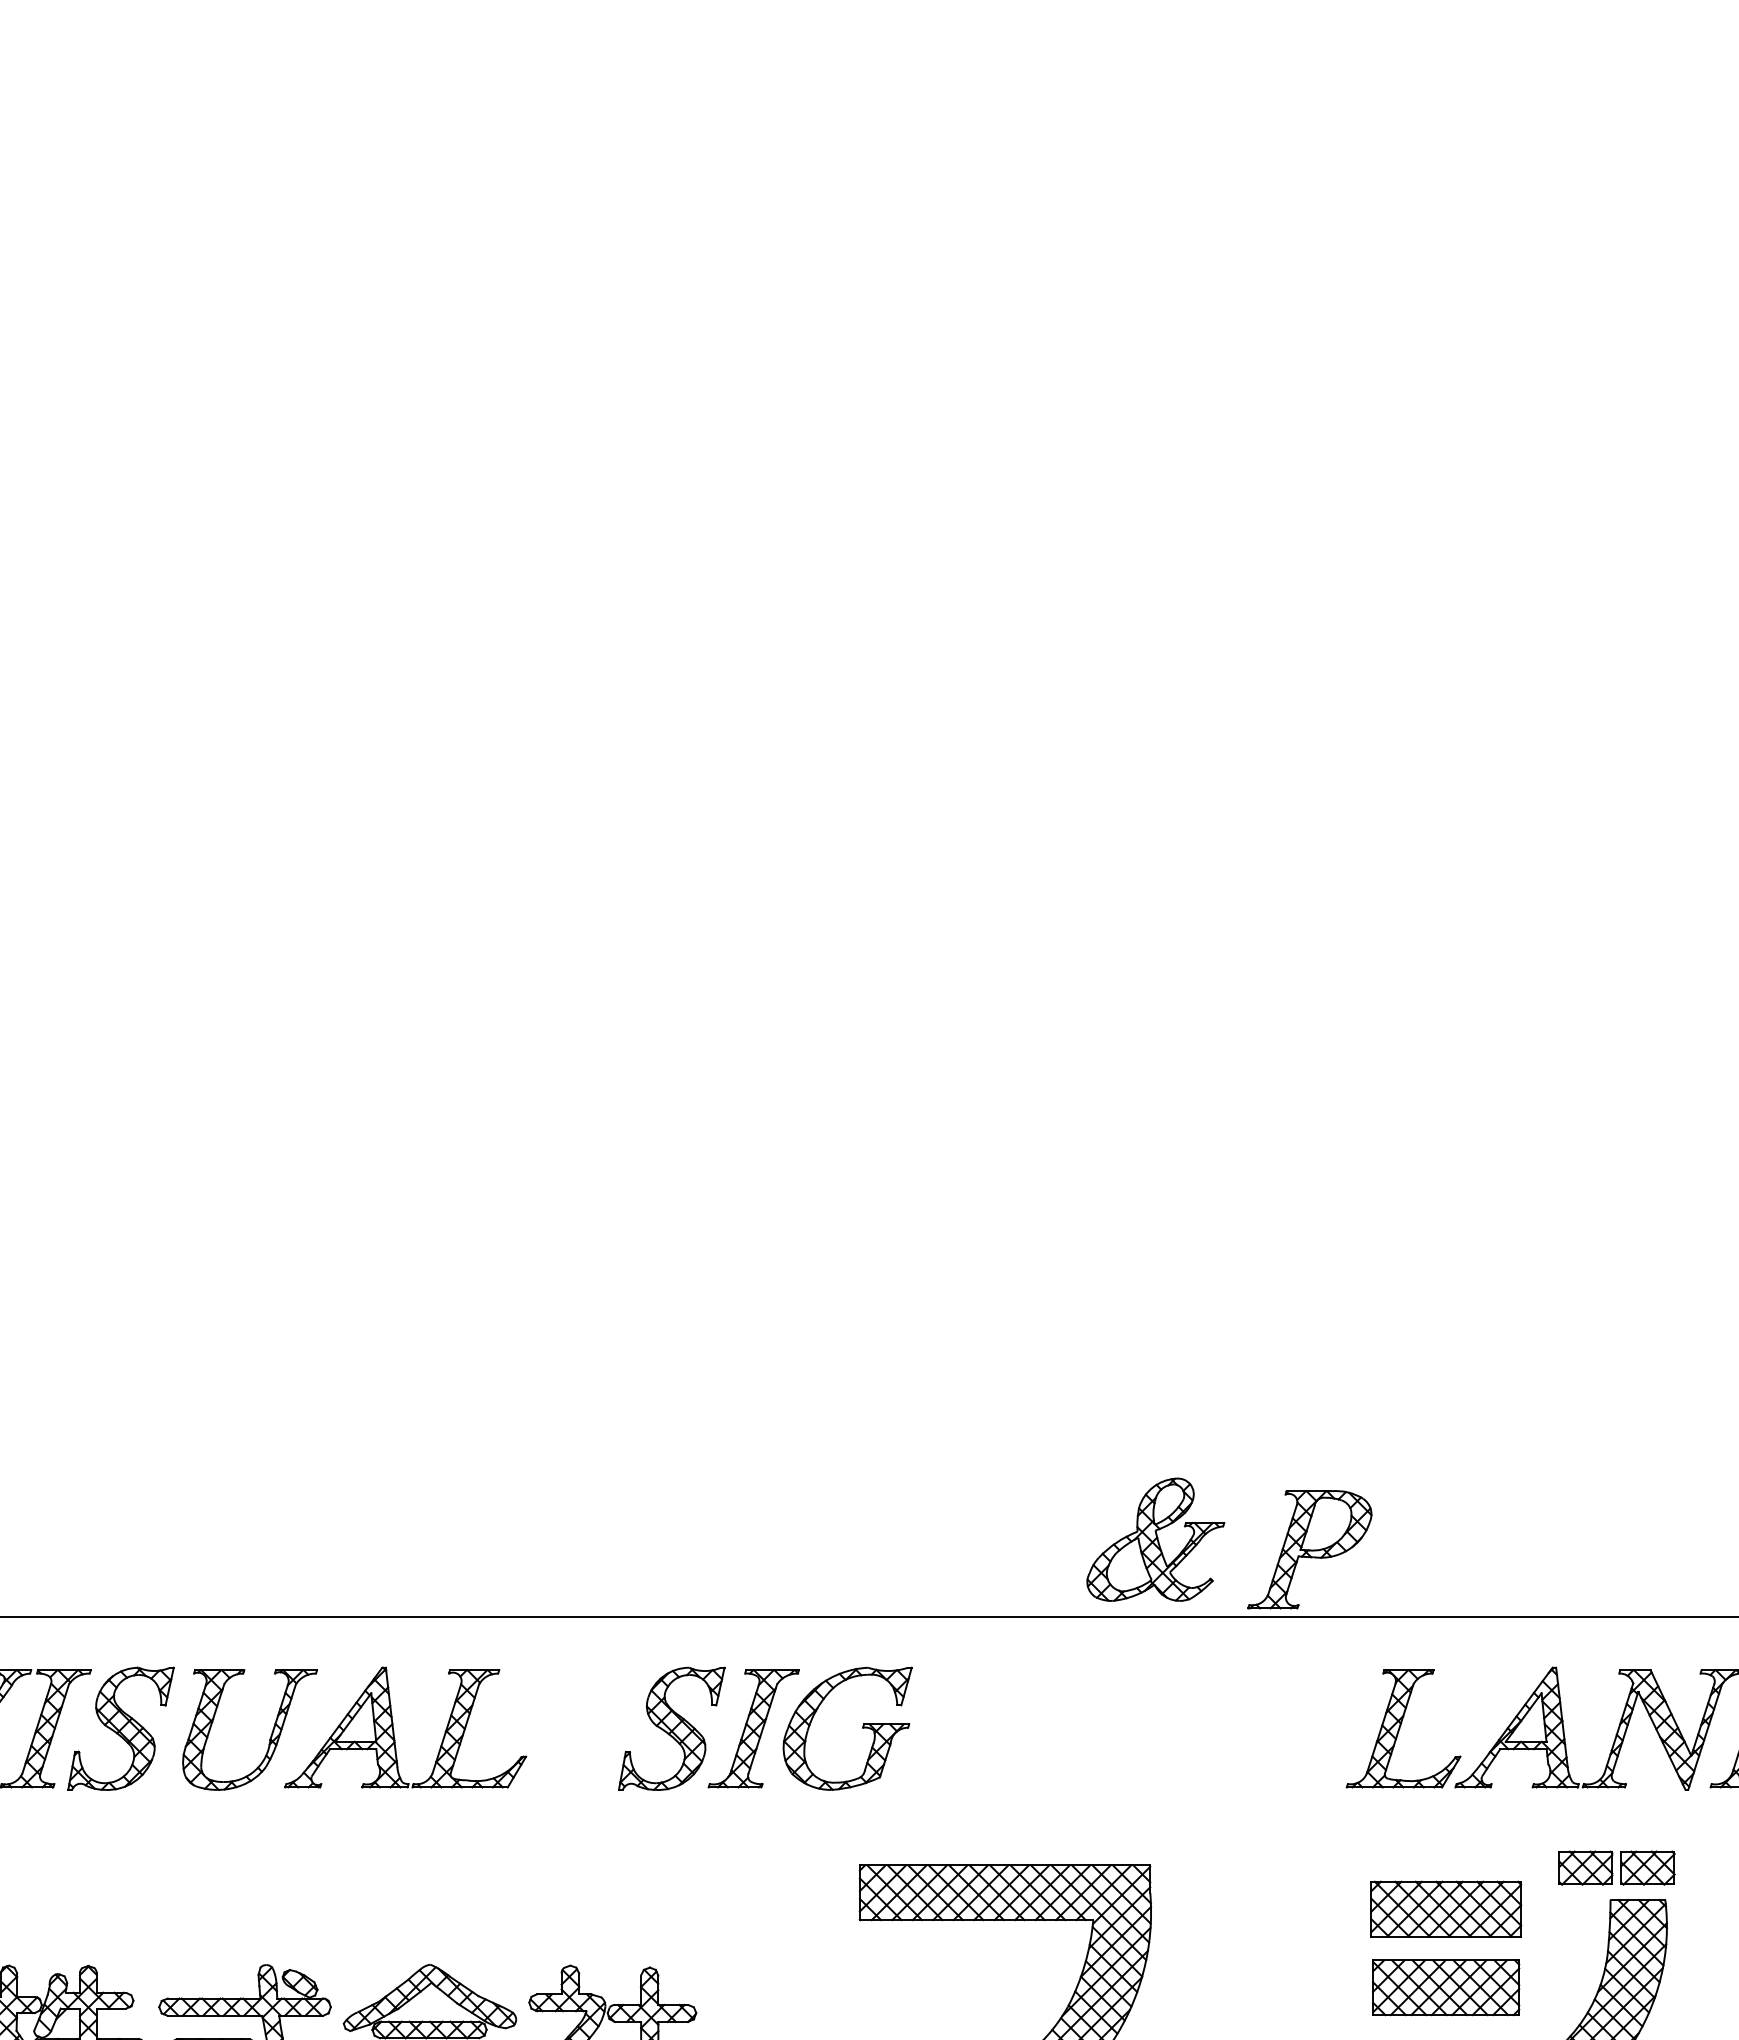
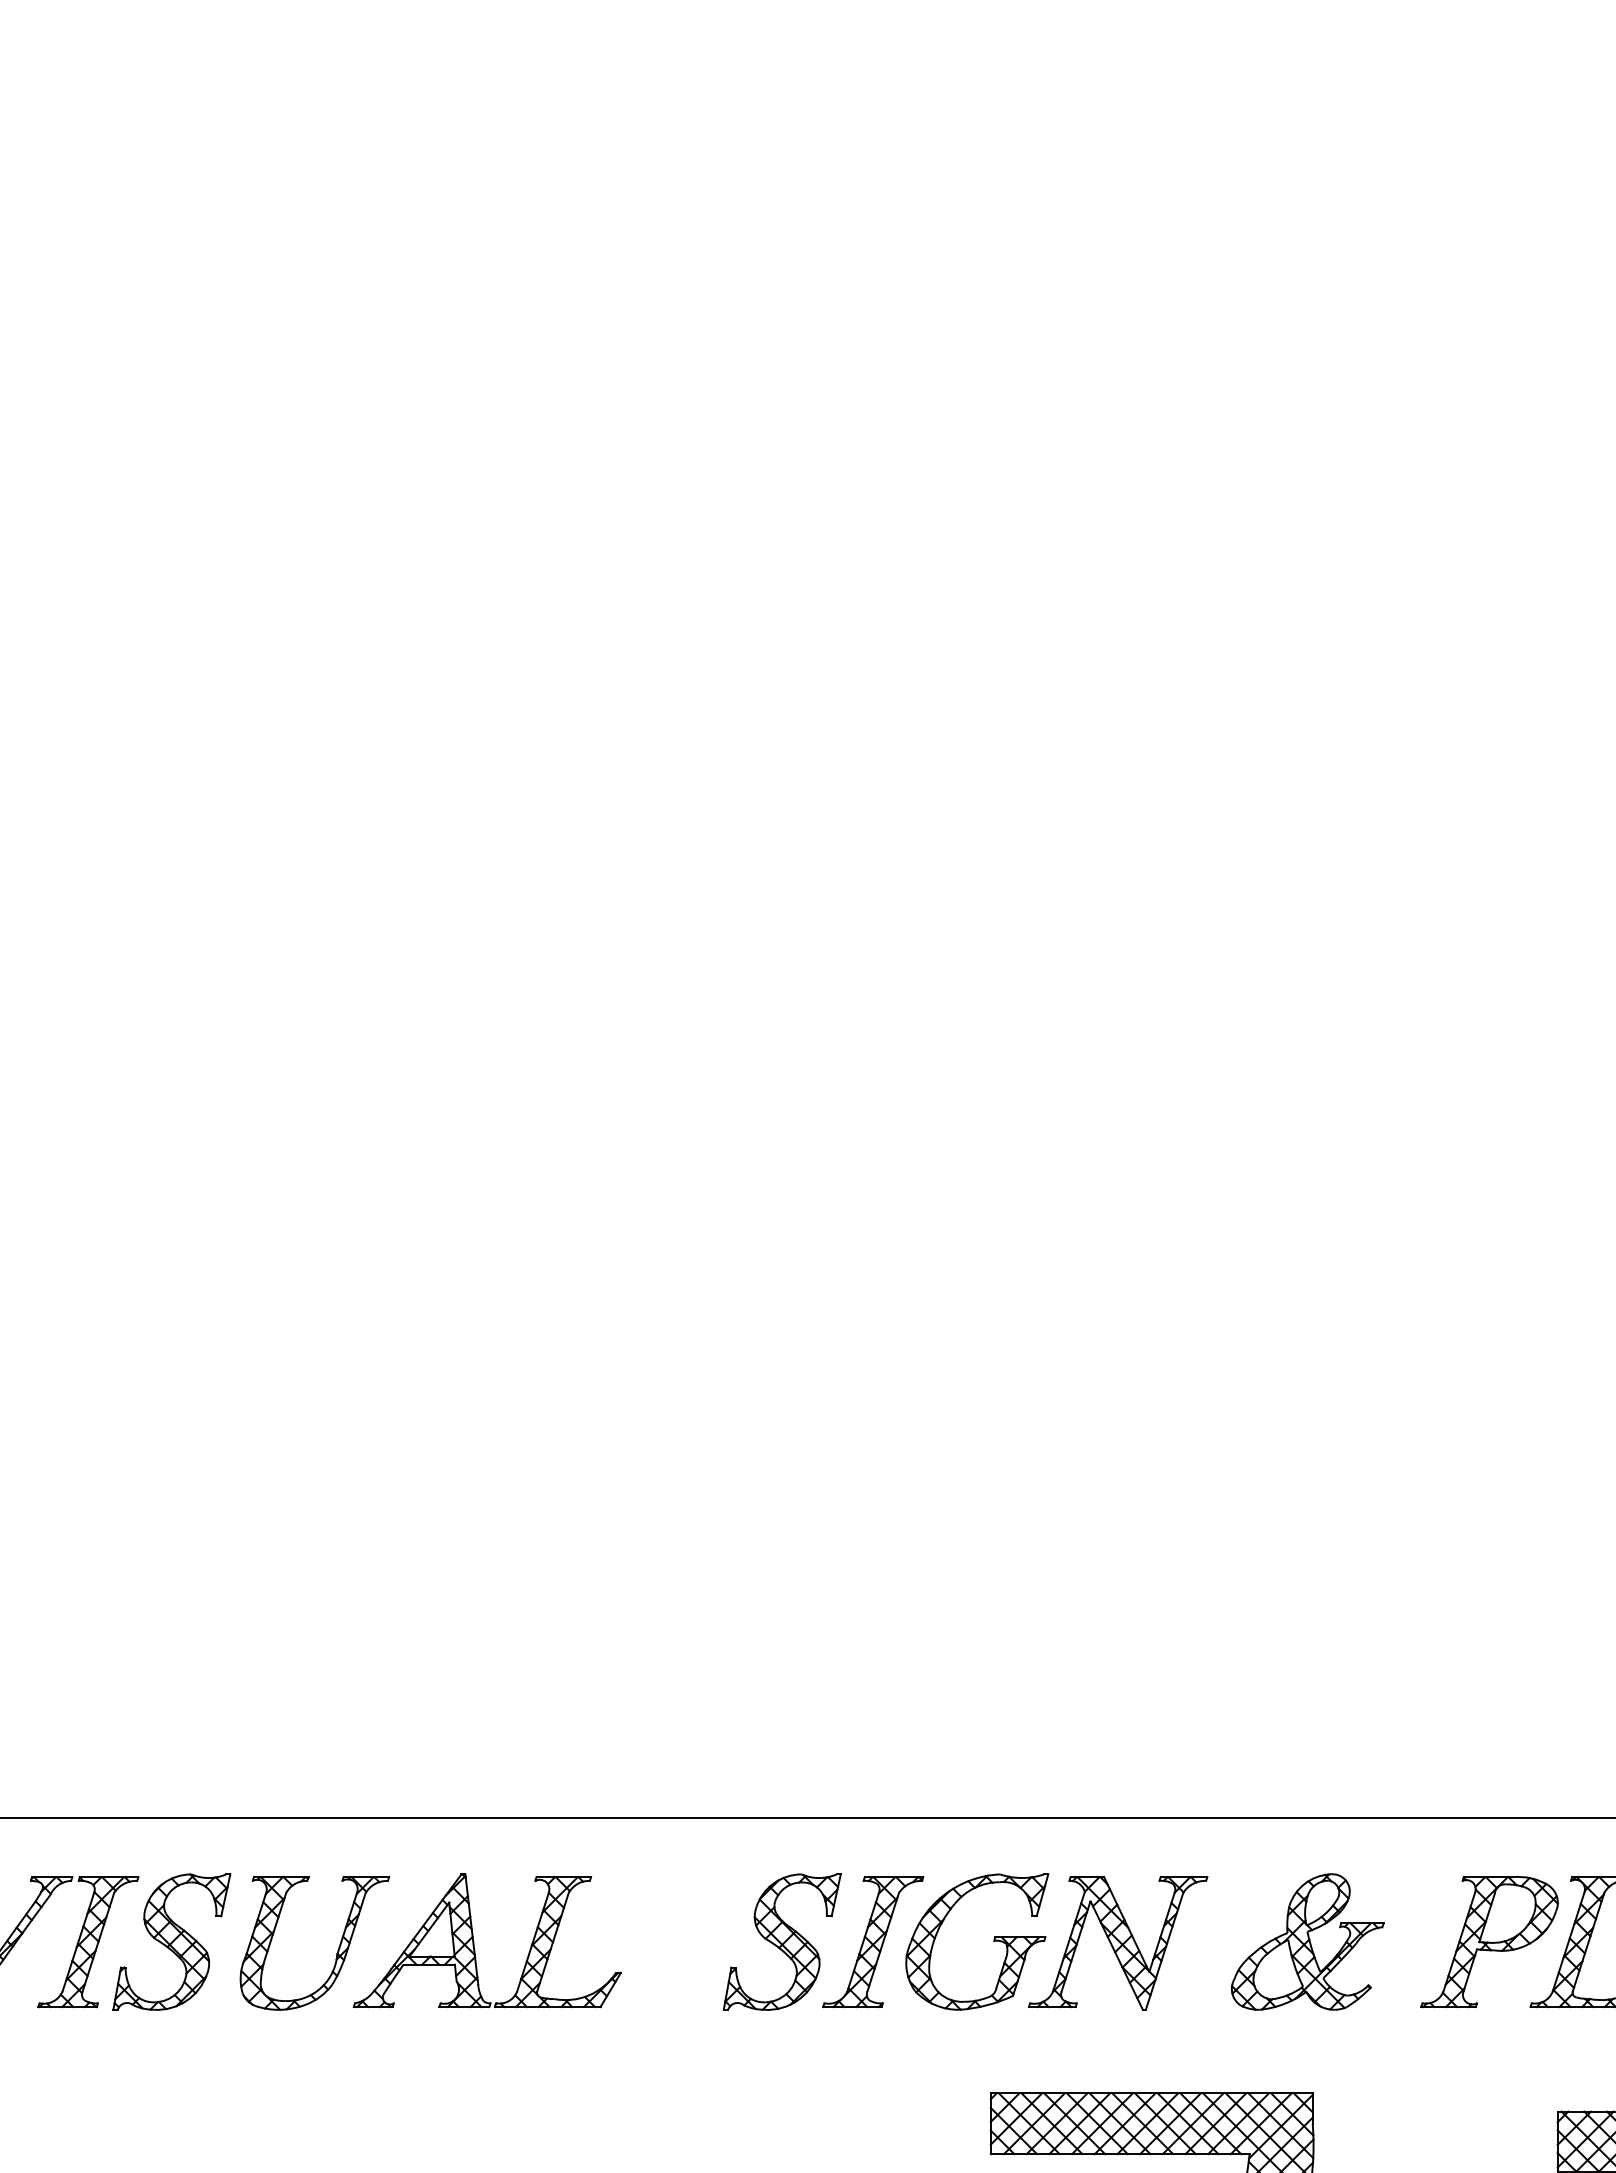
part: (1155, 1539) -> (1307, 1941), moved
part: (1309, 1549) -> (1489, 1941), moved
part: (974, 1729) -> (1117, 1942), added

